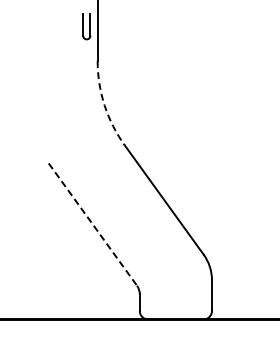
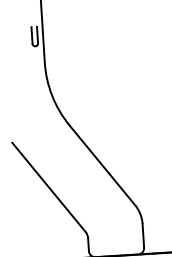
arc: (104, 105) -> (52, 95), dashed -> solid
line: (93, 224) -> (49, 187), dashed -> solid

